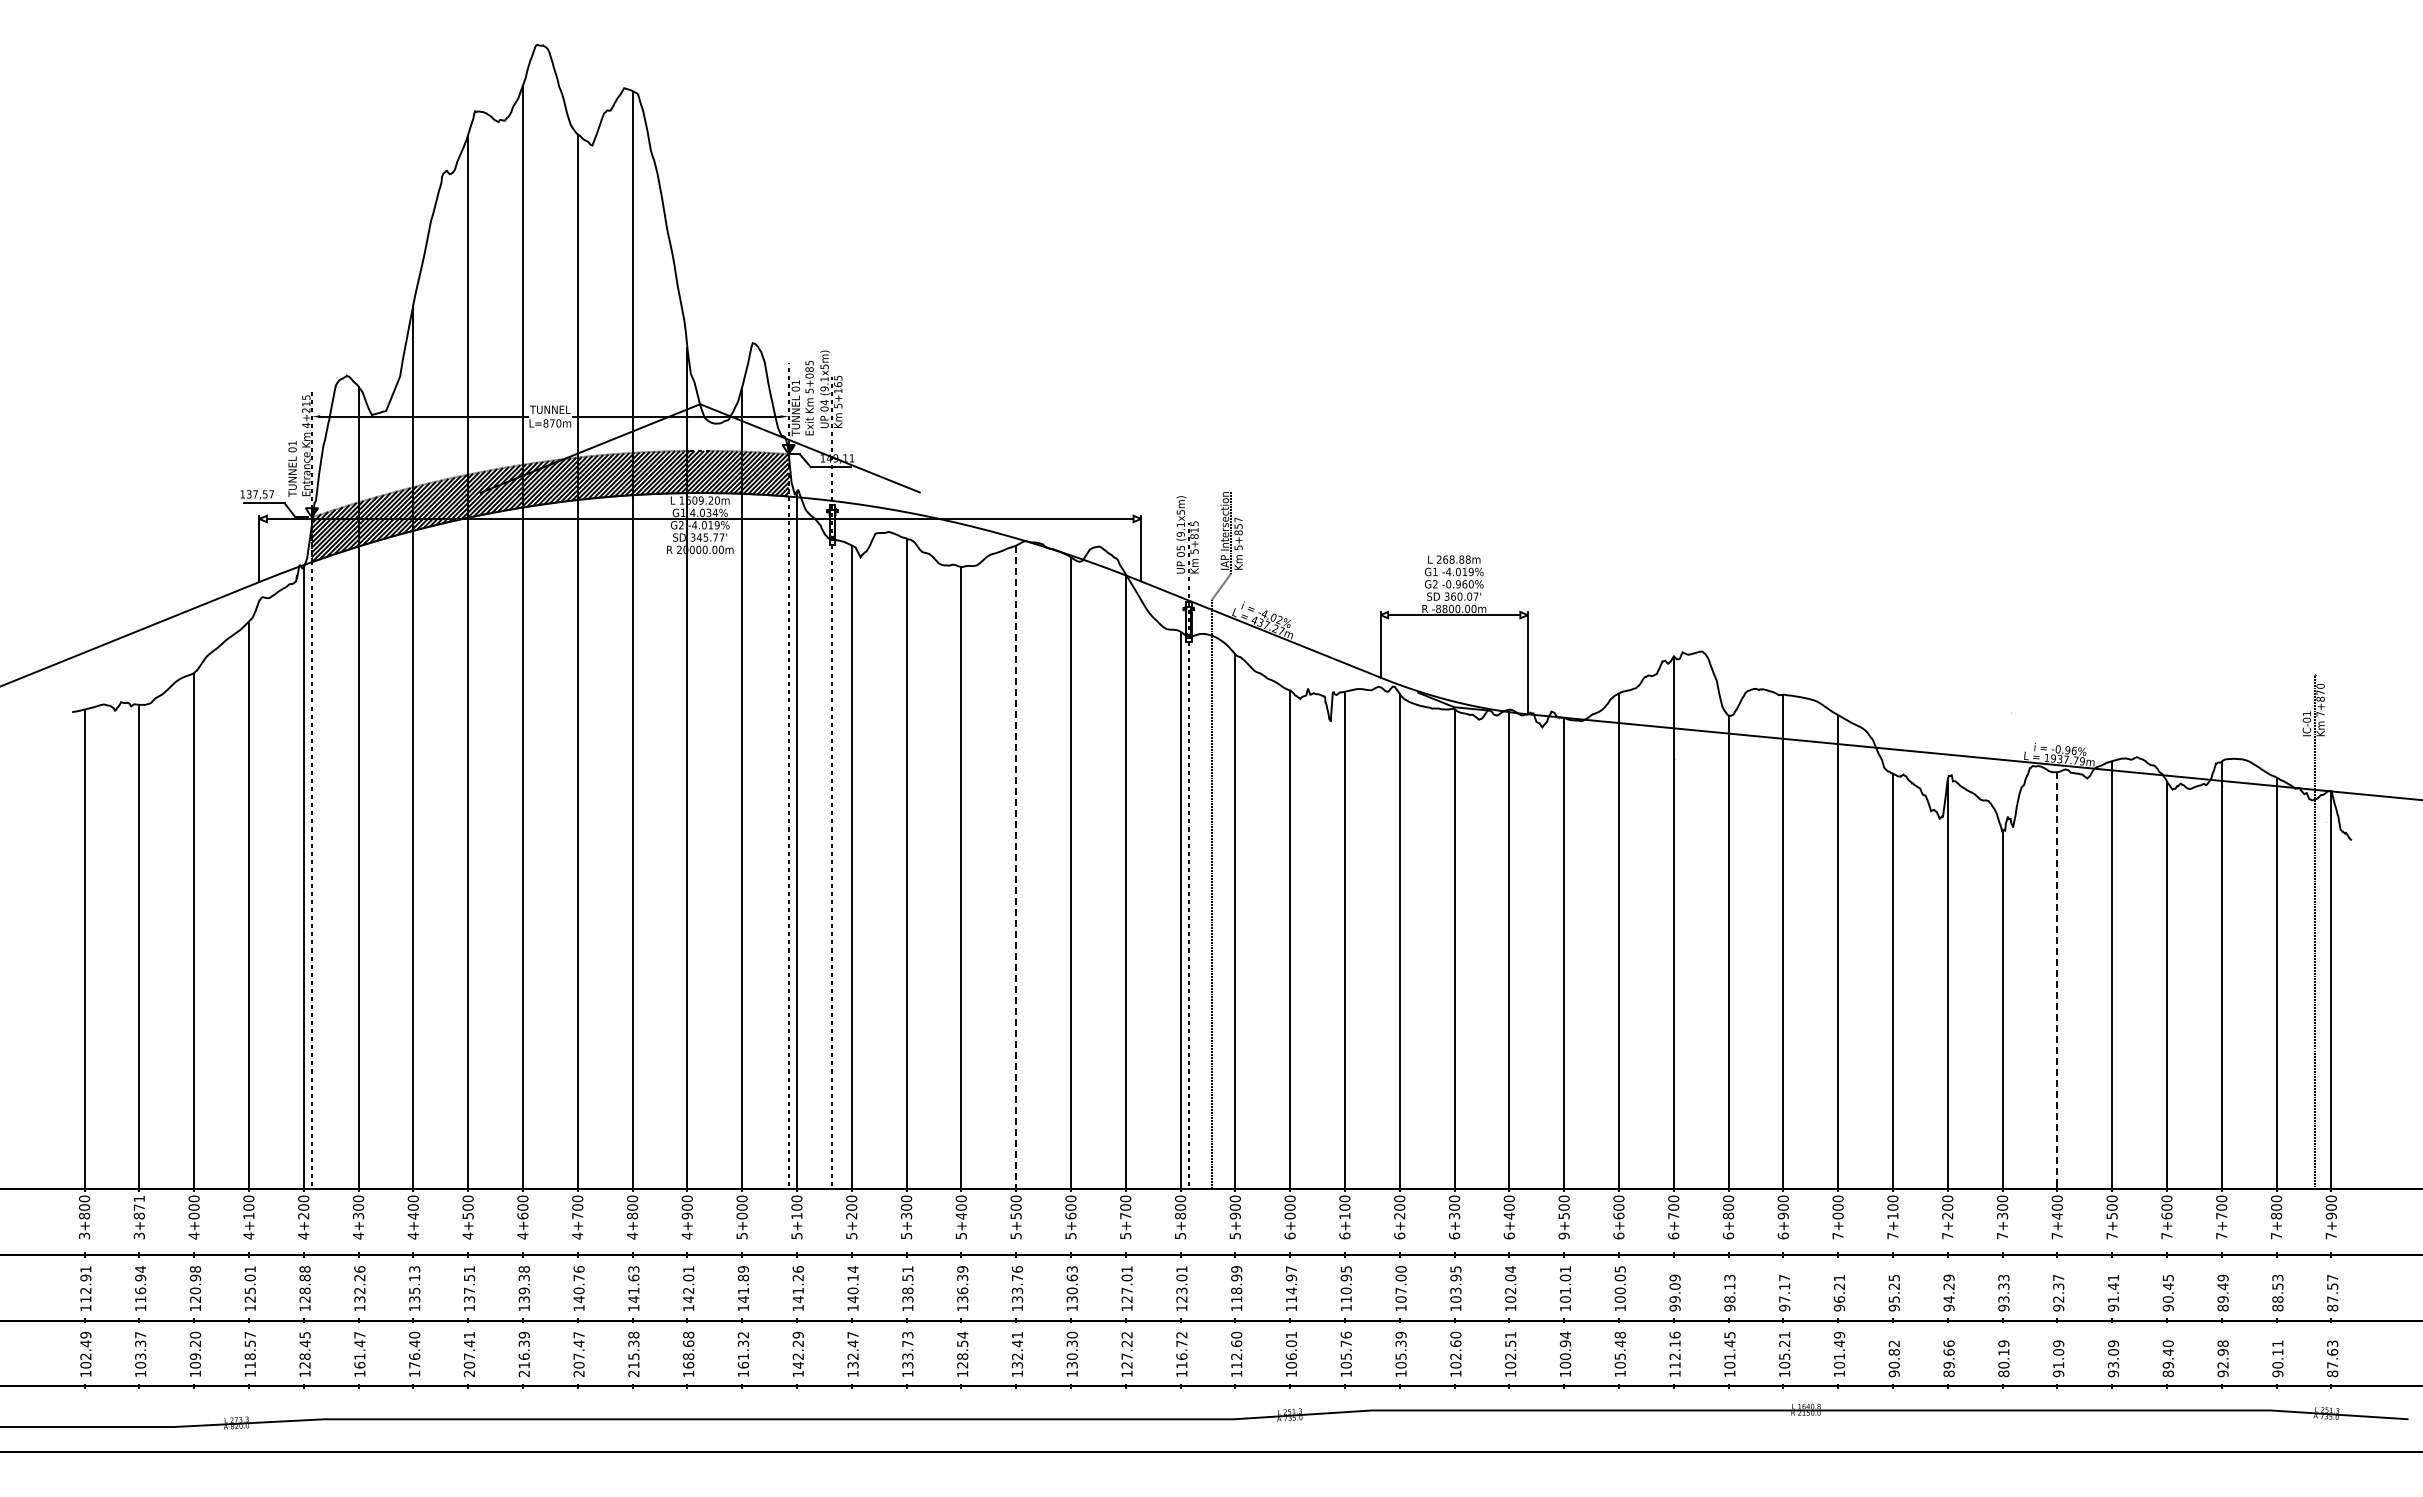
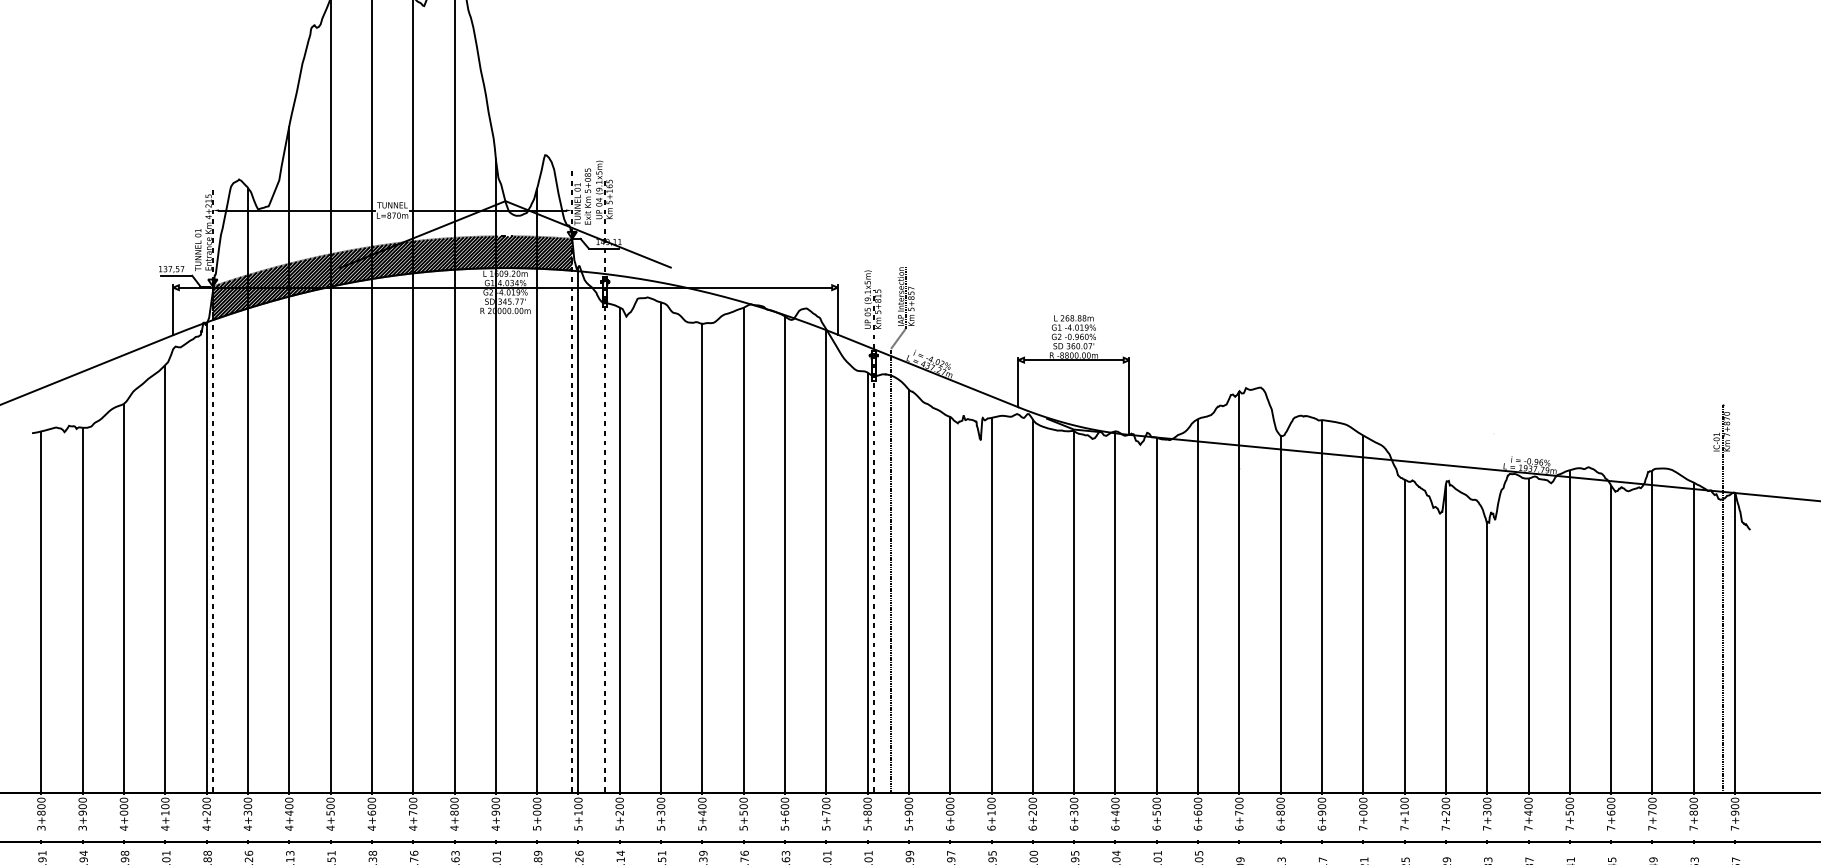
line: (1016, 869) -> (743, 551), dashed -> solid
line: (2057, 982) -> (1528, 637), dashed -> solid
text: (138, 1207) -> (82, 806), 3+871 -> 3+900
text: (1563, 1235) -> (1156, 827), 9+500 -> 6+500

